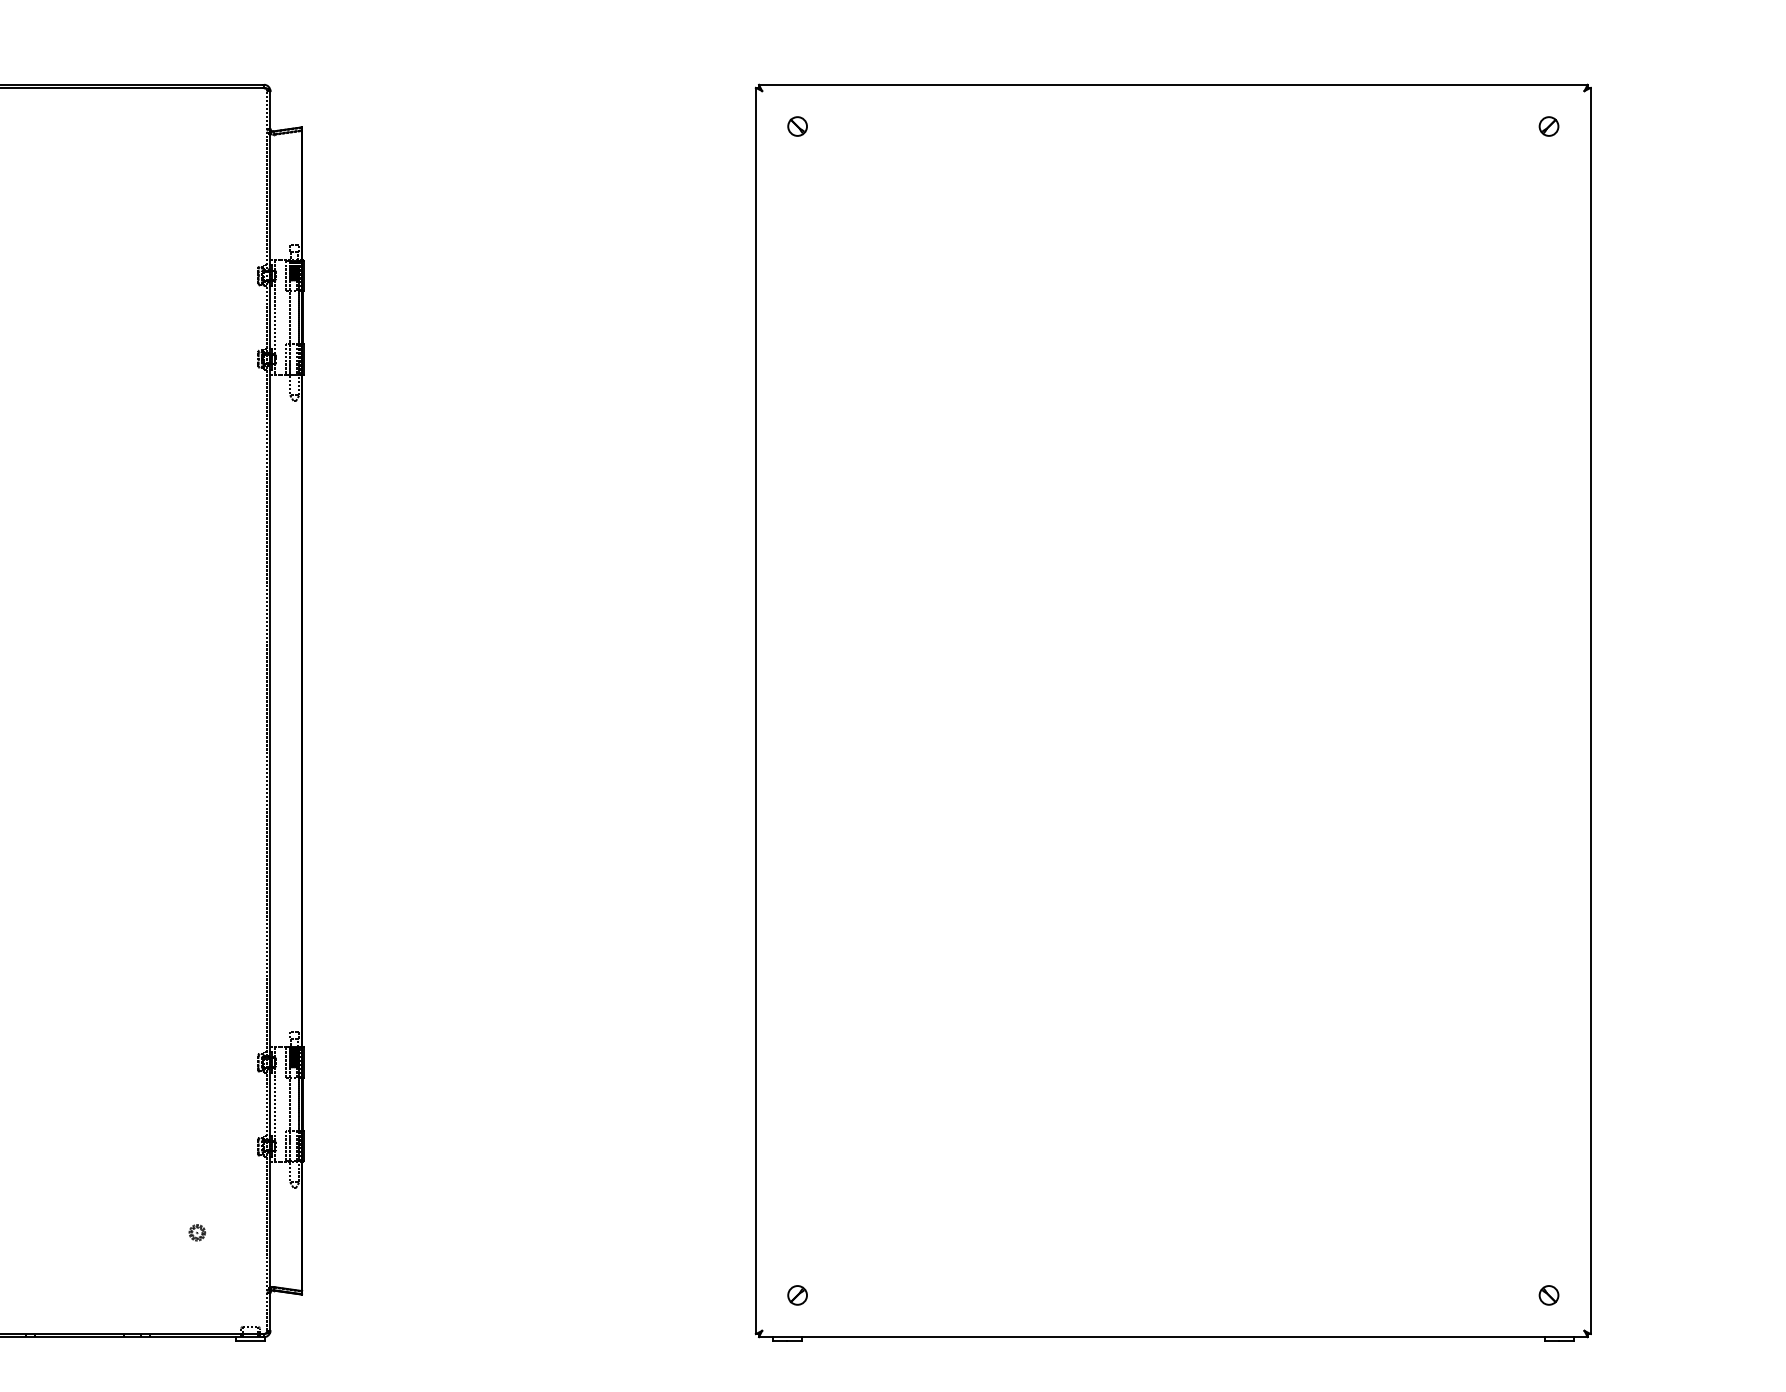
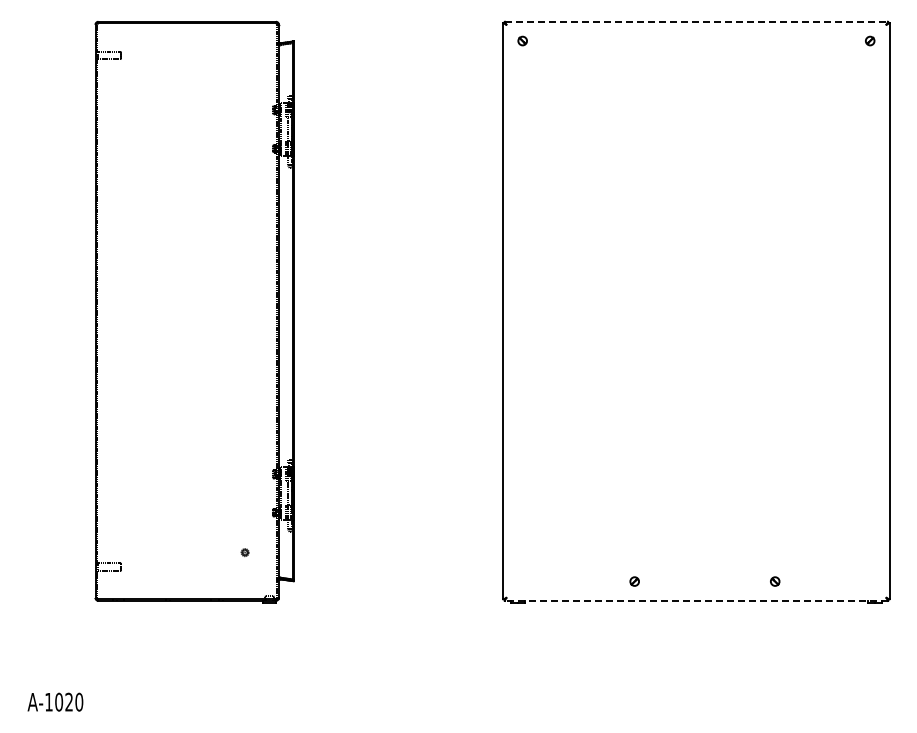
line: (1173, 84) -> (696, 21), solid -> dashed
part: (797, 1295) -> (634, 581), moved
part: (1549, 1295) -> (775, 581), moved
line: (1173, 1336) -> (696, 600), solid -> dashed

